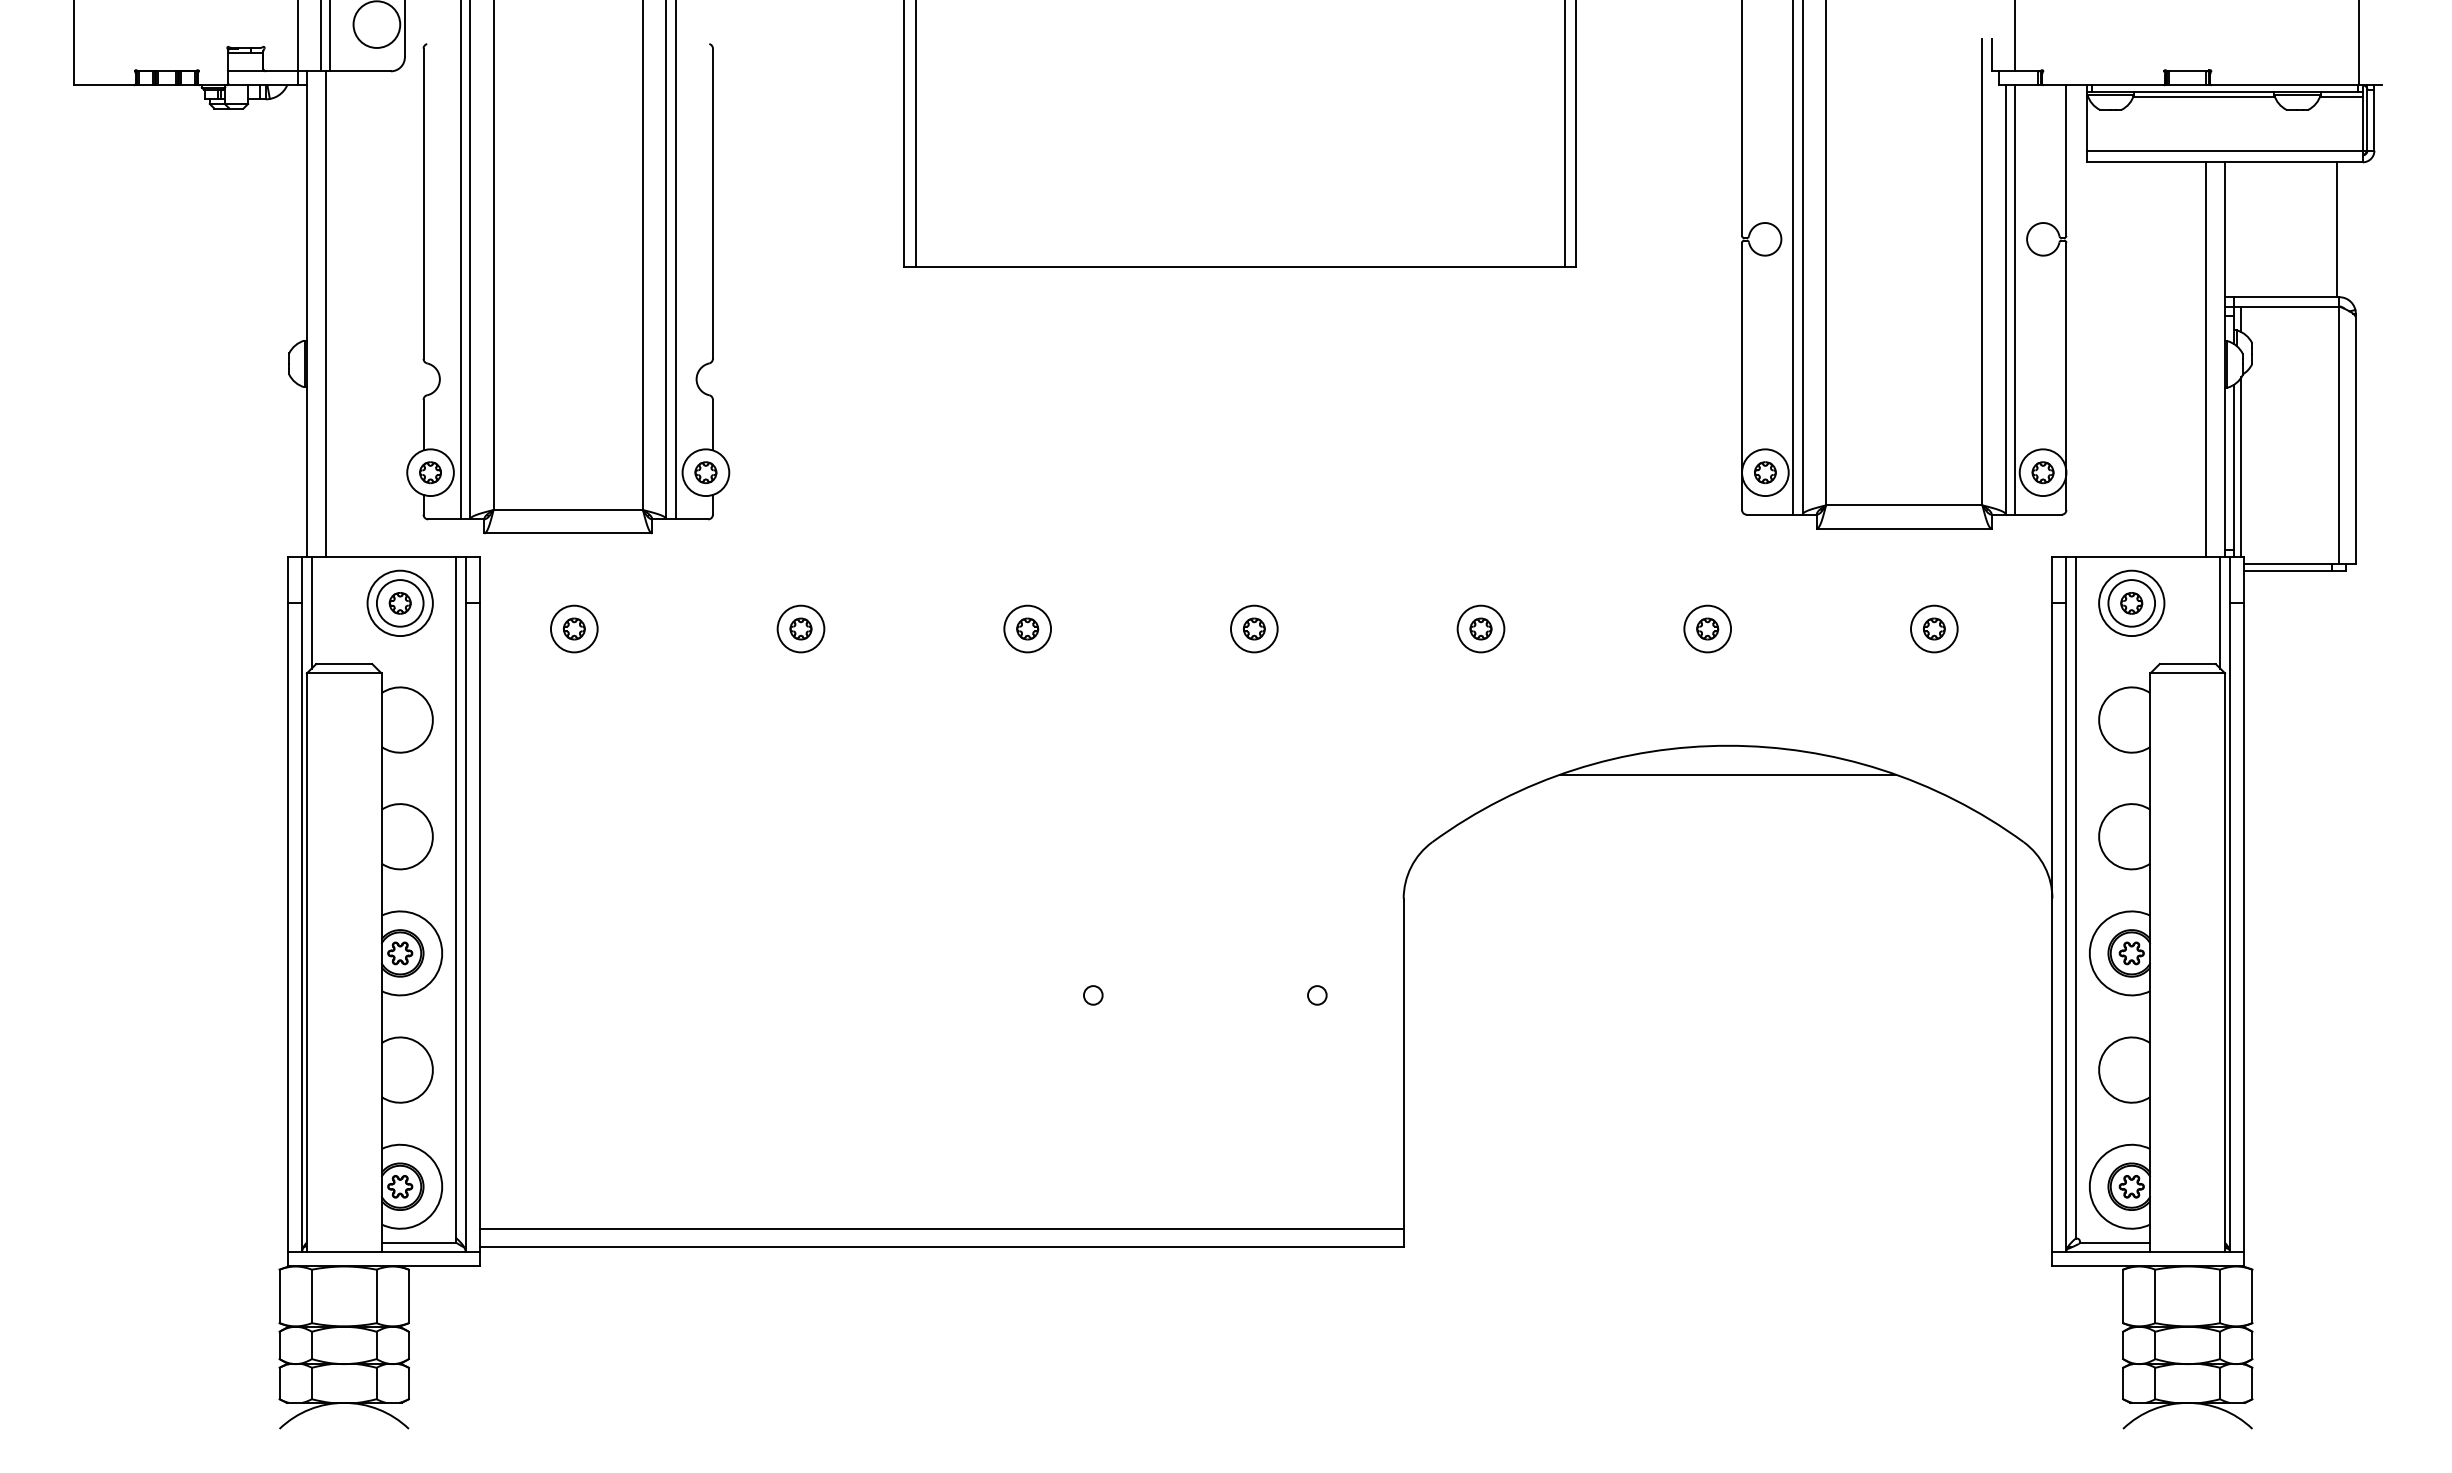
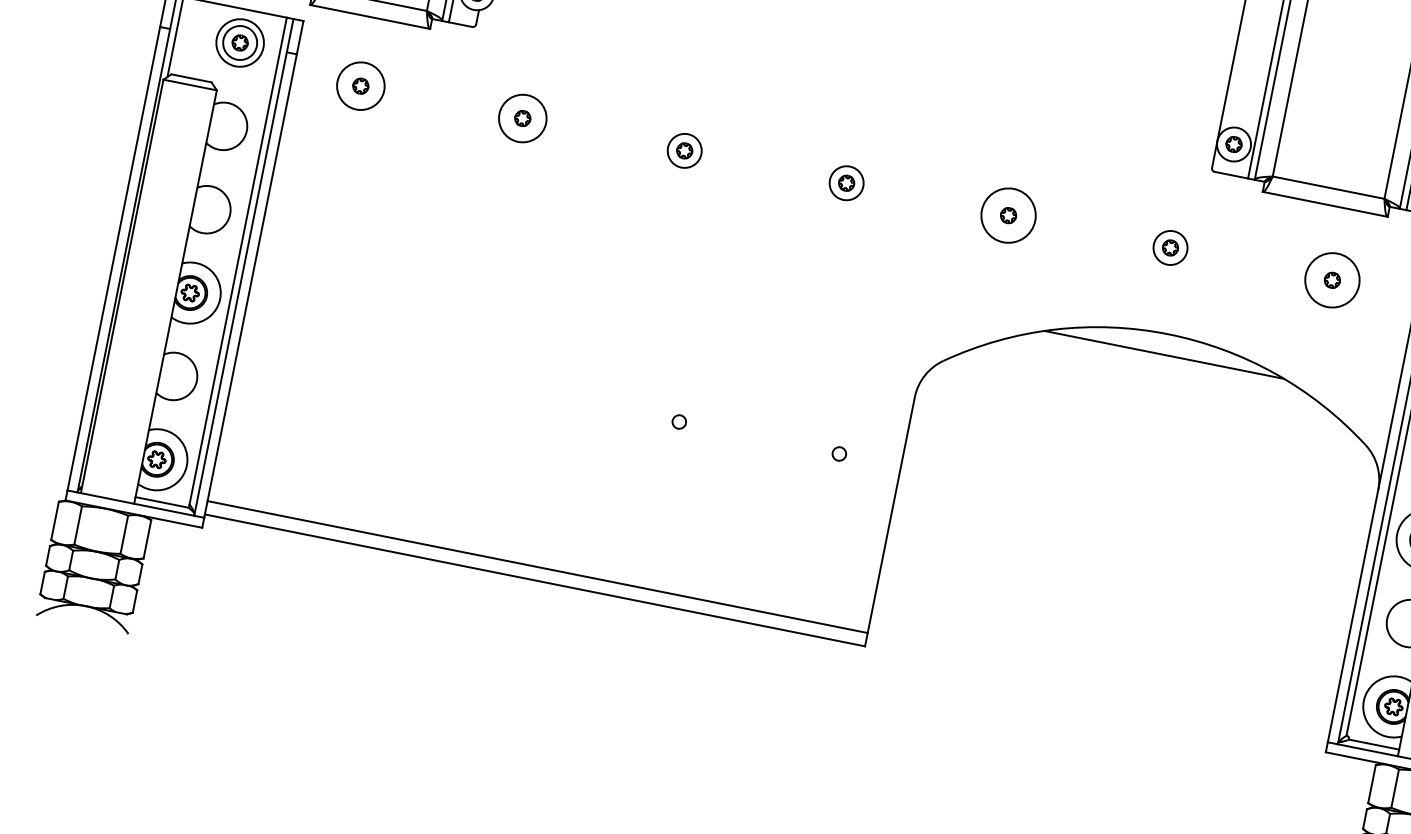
circle: (573, 628) -> (360, 85), size x1.4
circle: (800, 628) -> (522, 118), size x1.4
circle: (1480, 628) -> (1008, 215), size x1.6
circle: (1934, 628) -> (1332, 279), size x1.6

